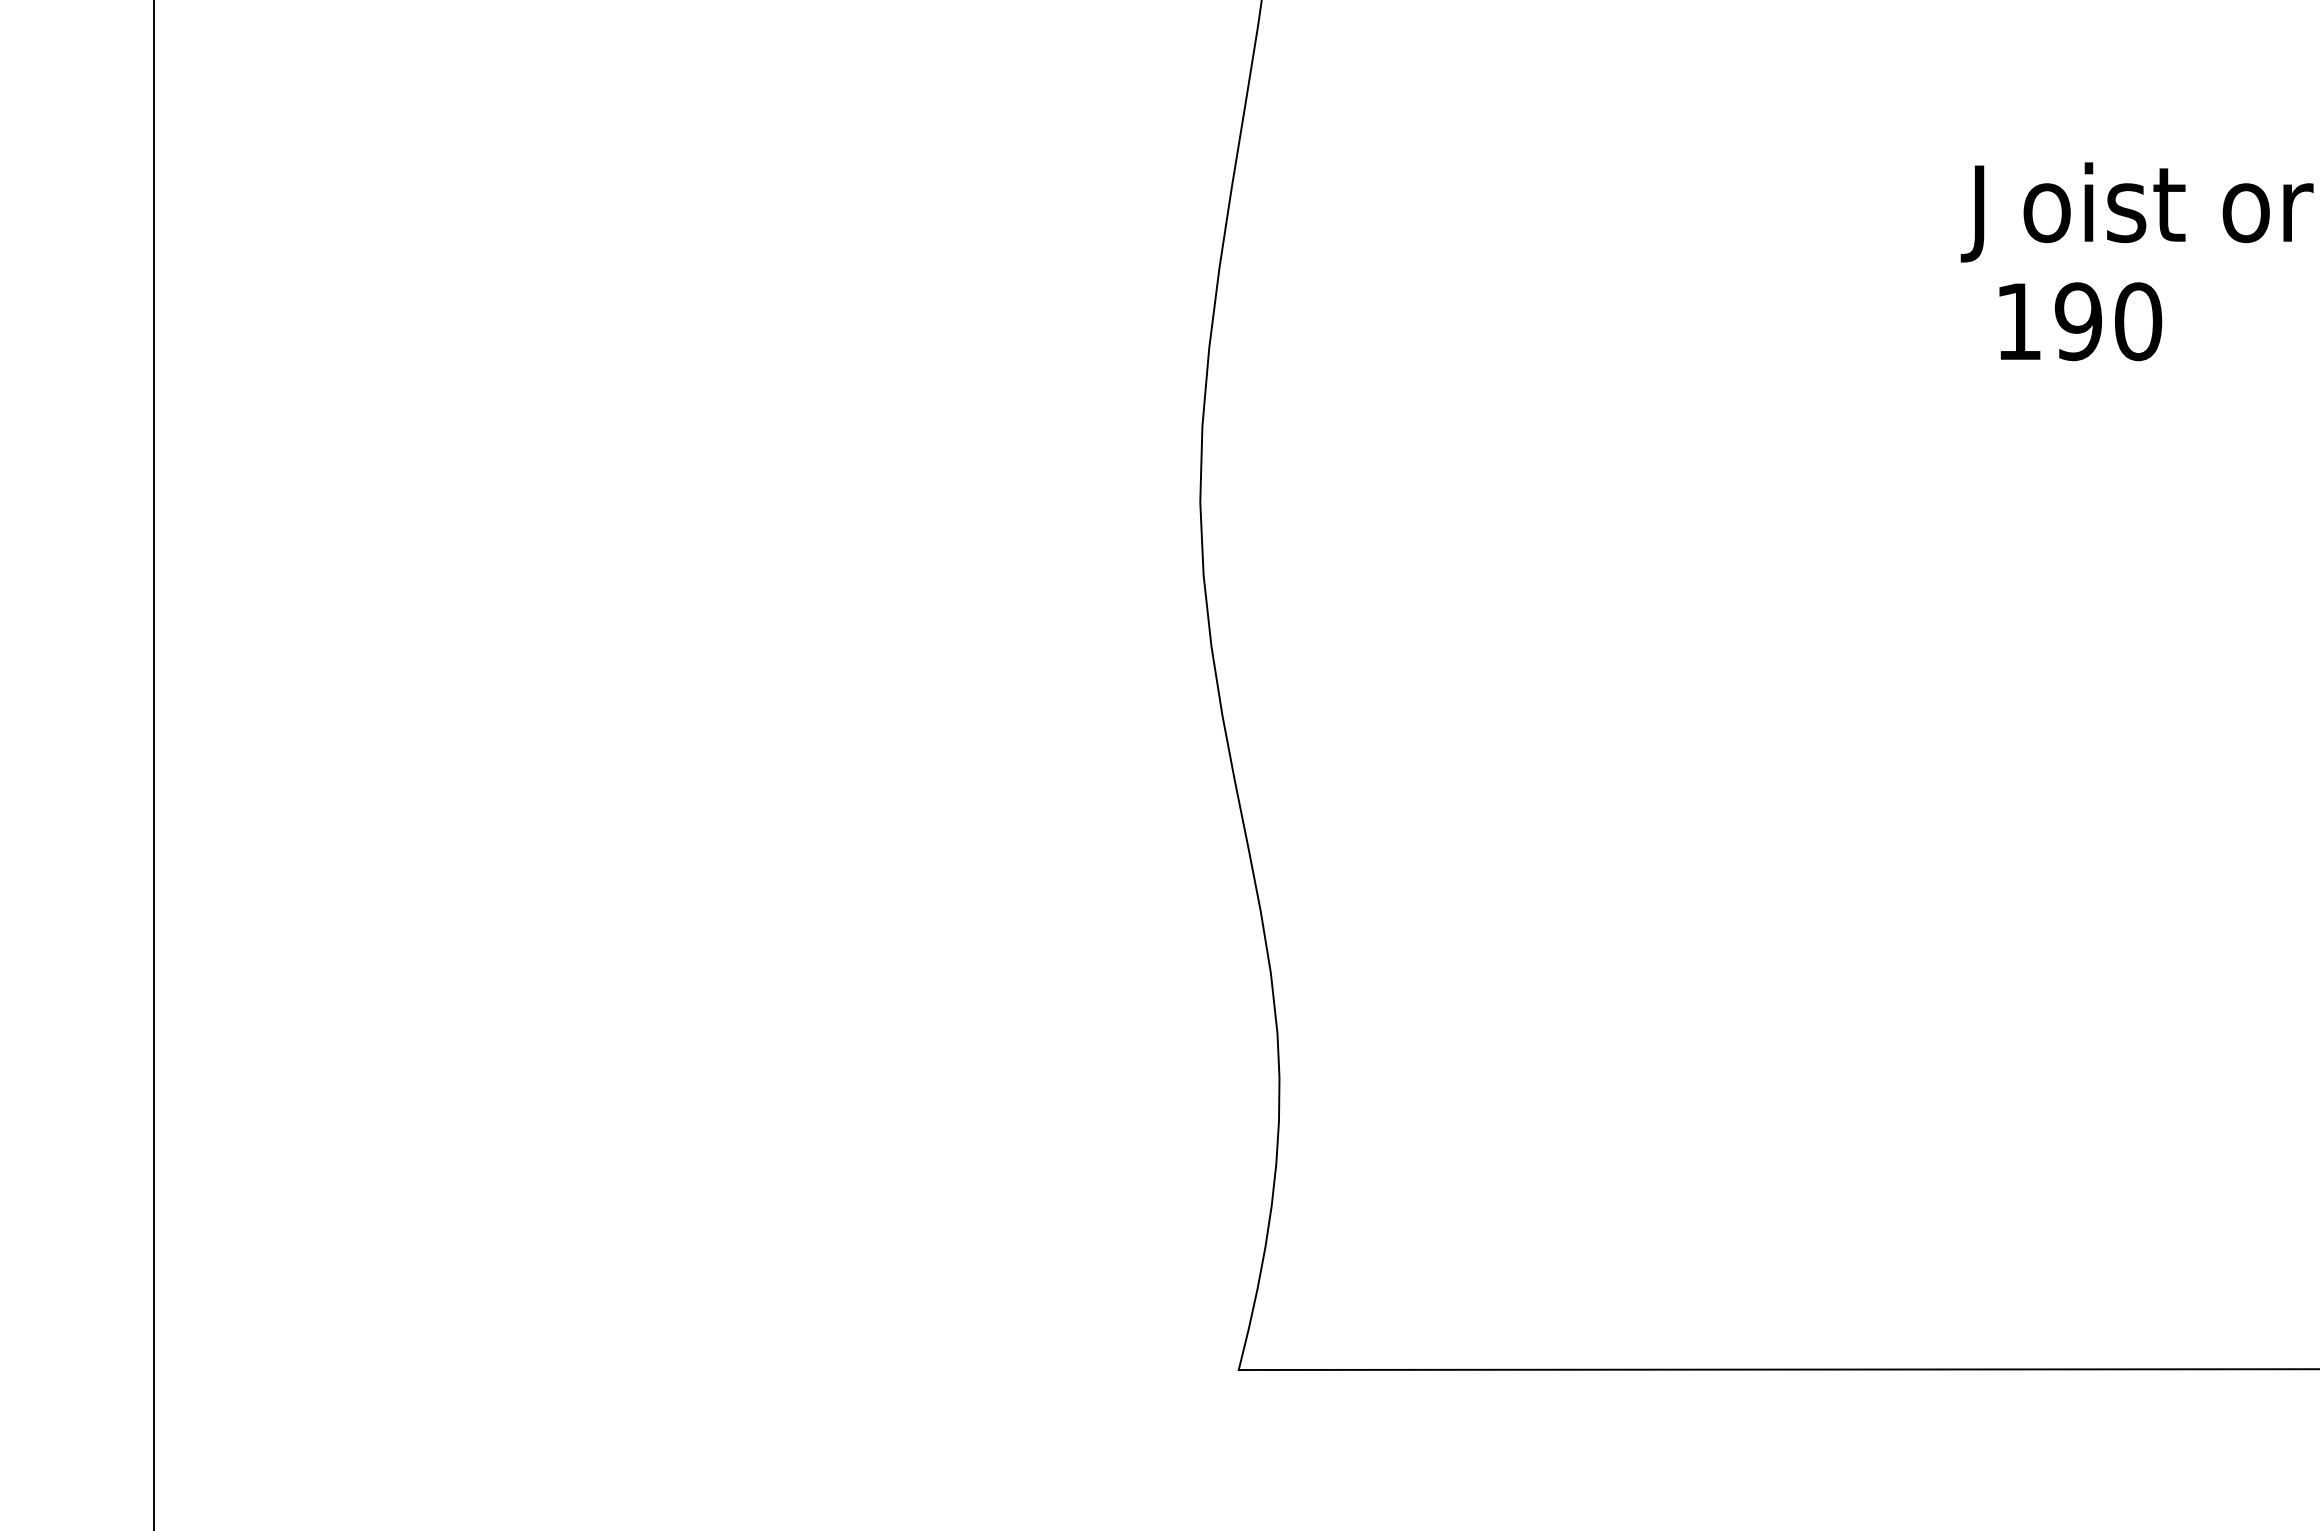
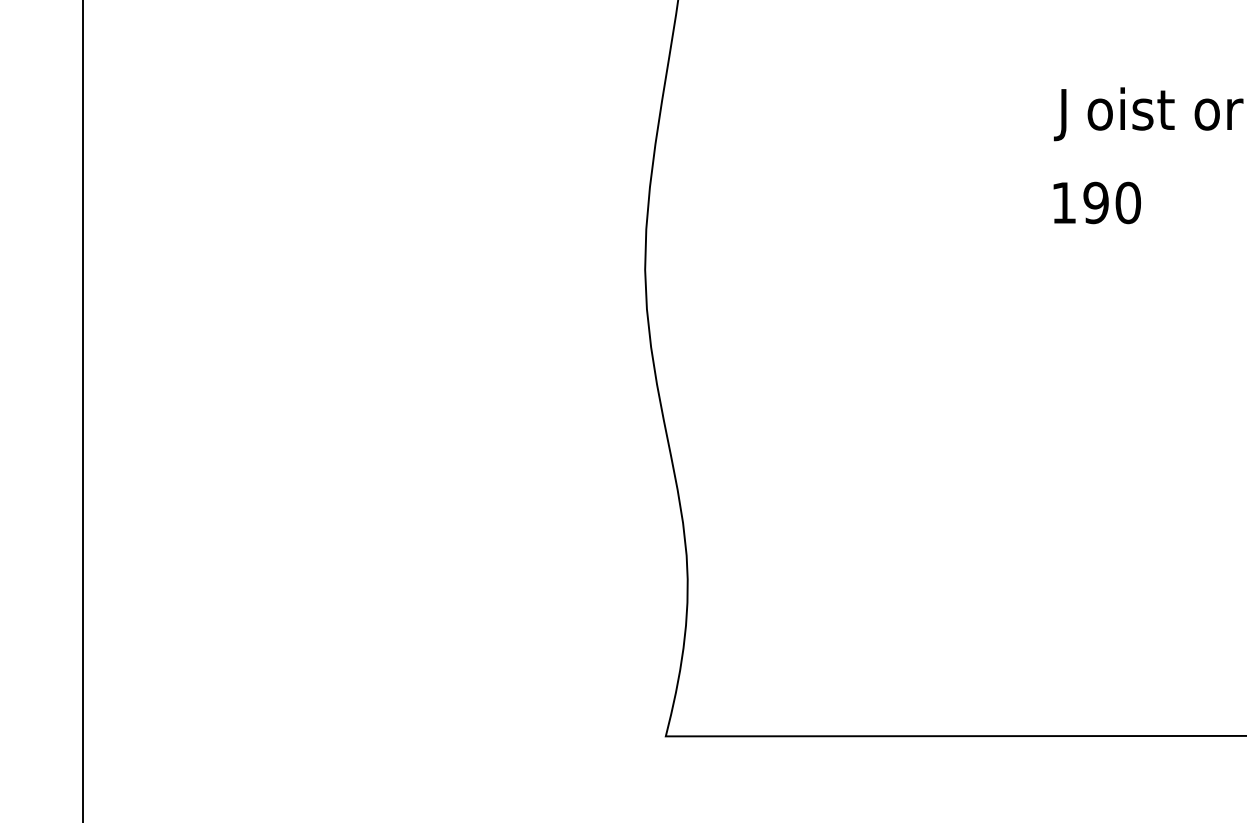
text: (2079, 320) -> (1096, 202), moved

